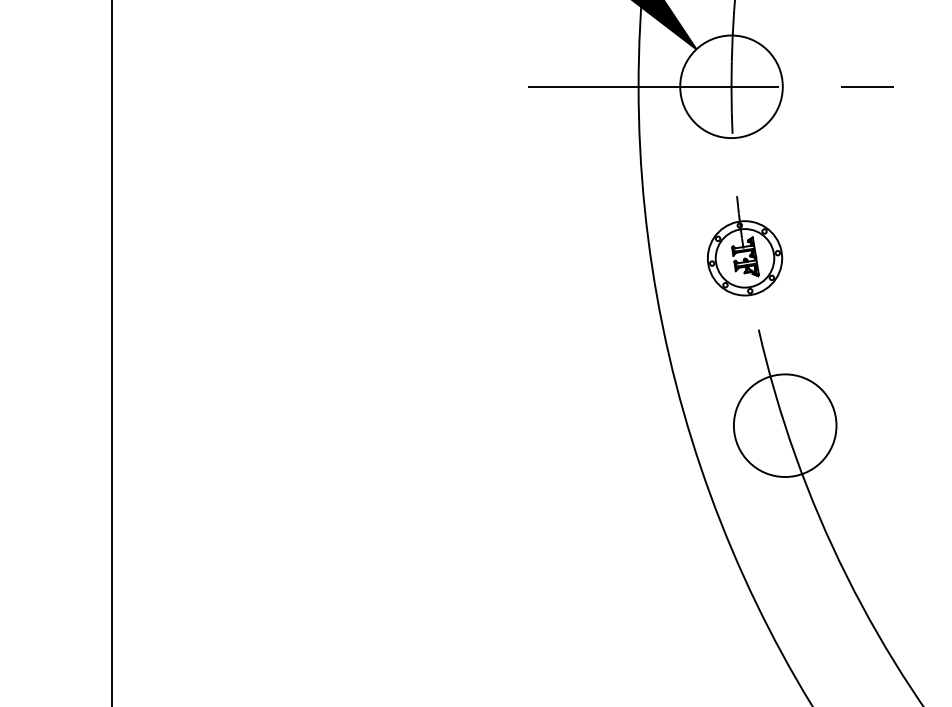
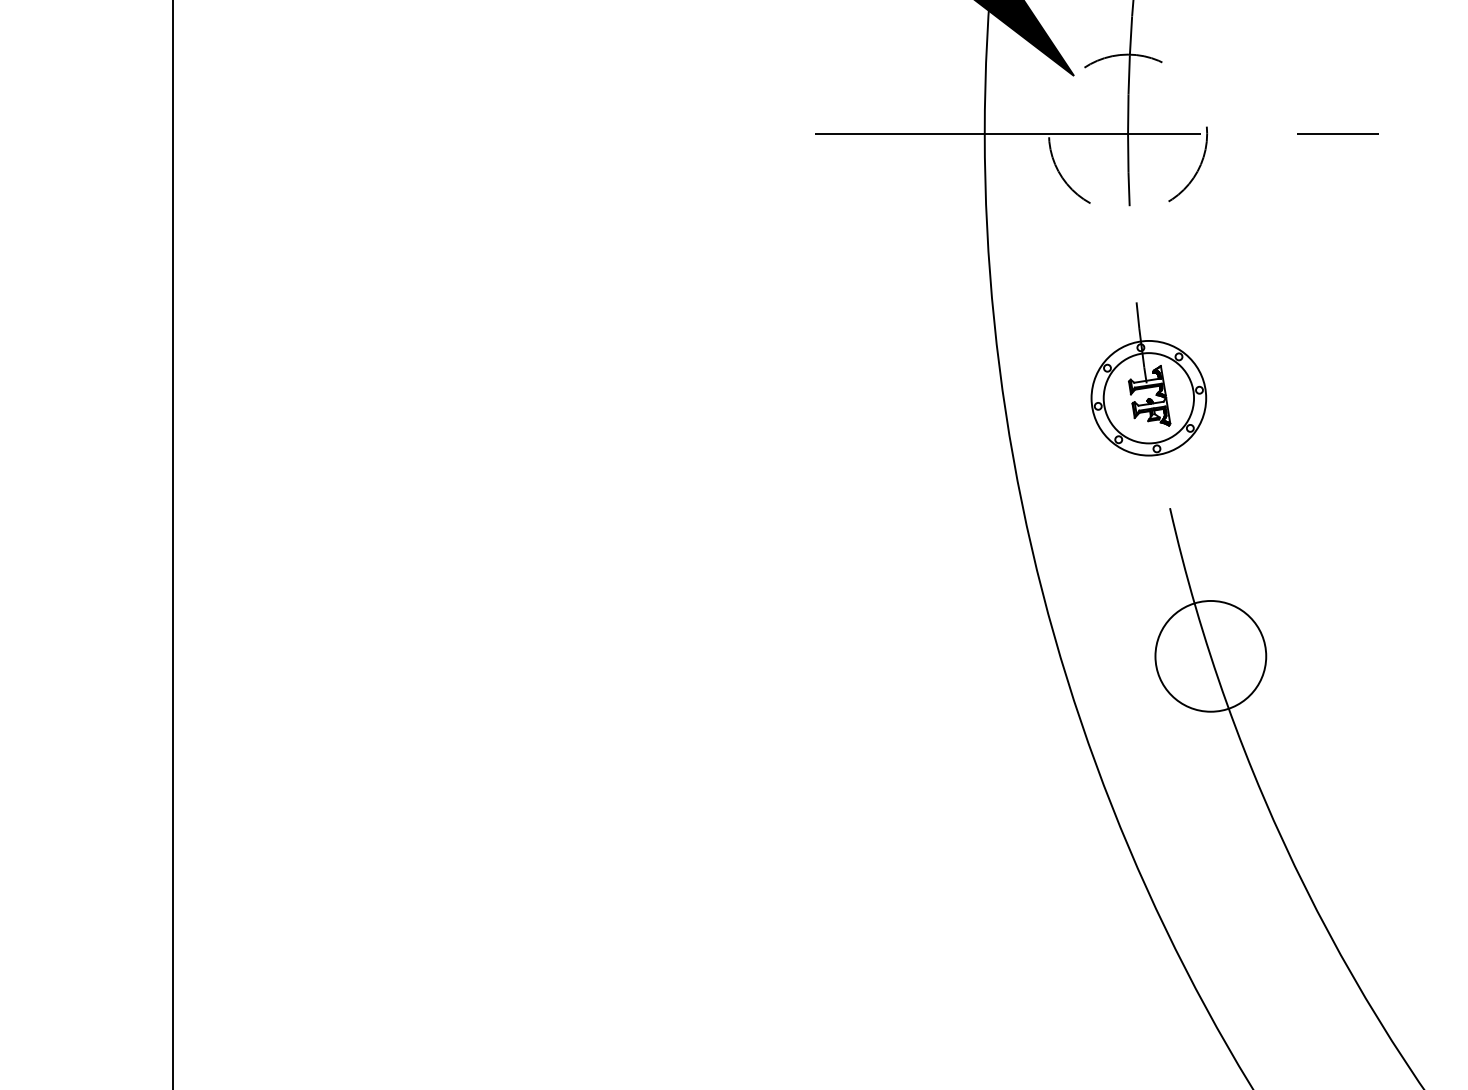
circle: (731, 86) -> (1128, 133), solid -> dashed
circle: (784, 425) -> (1209, 656), size x0.7

